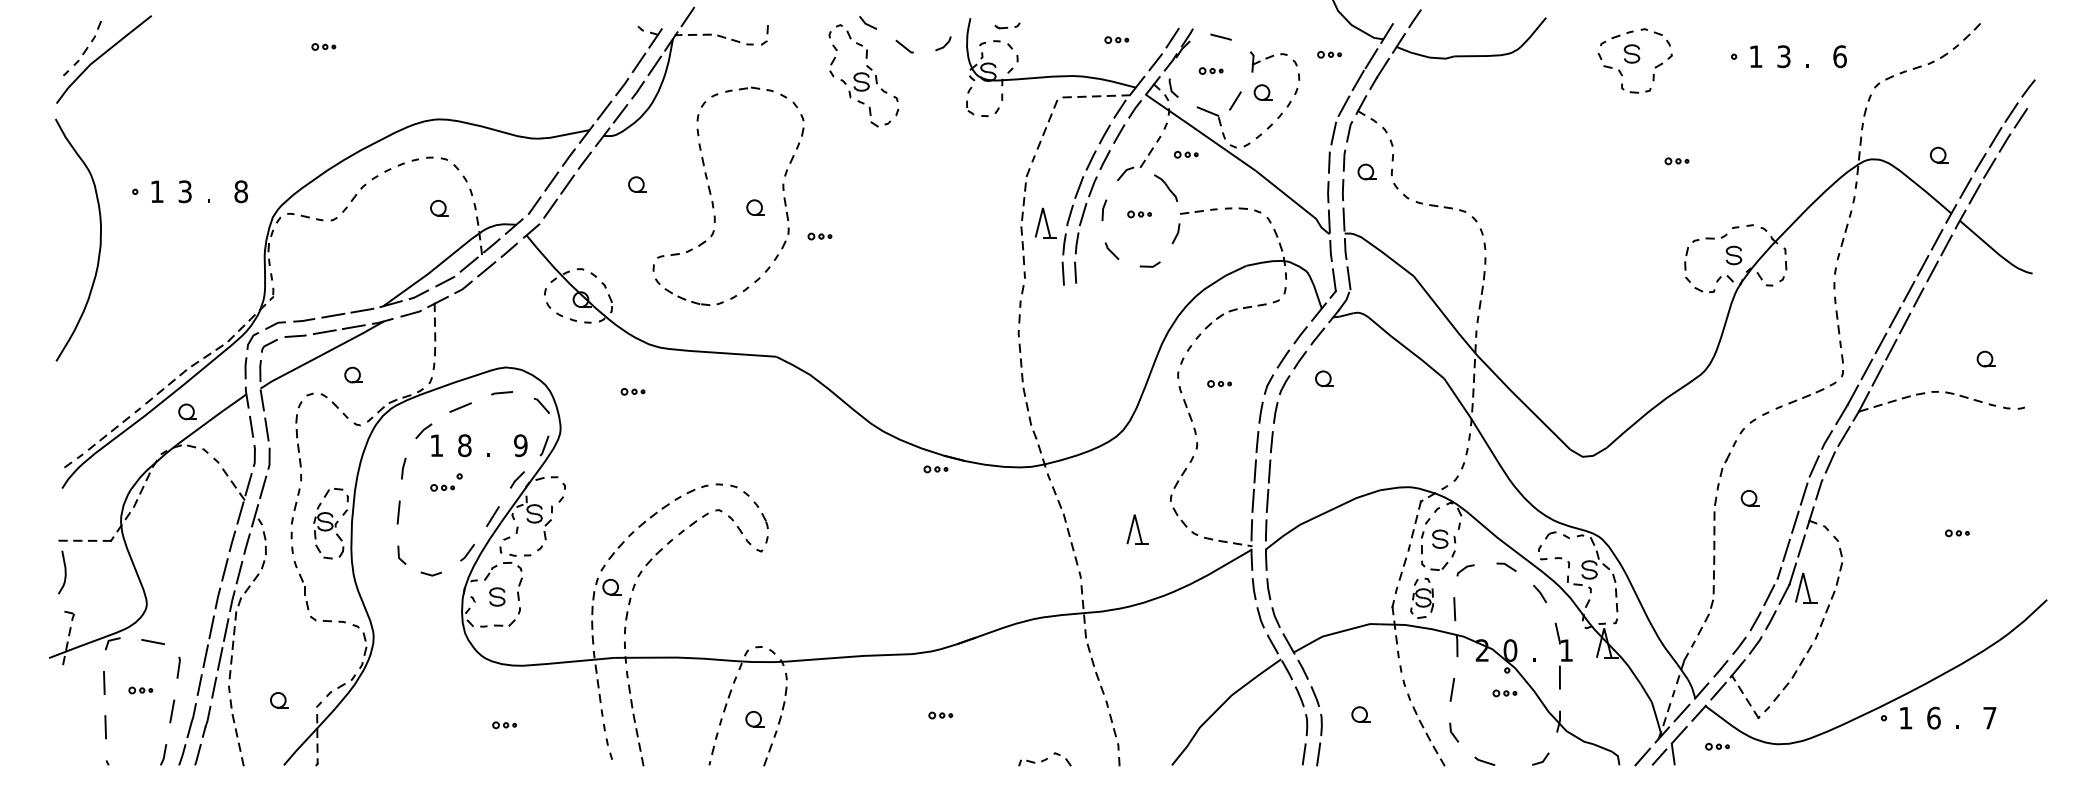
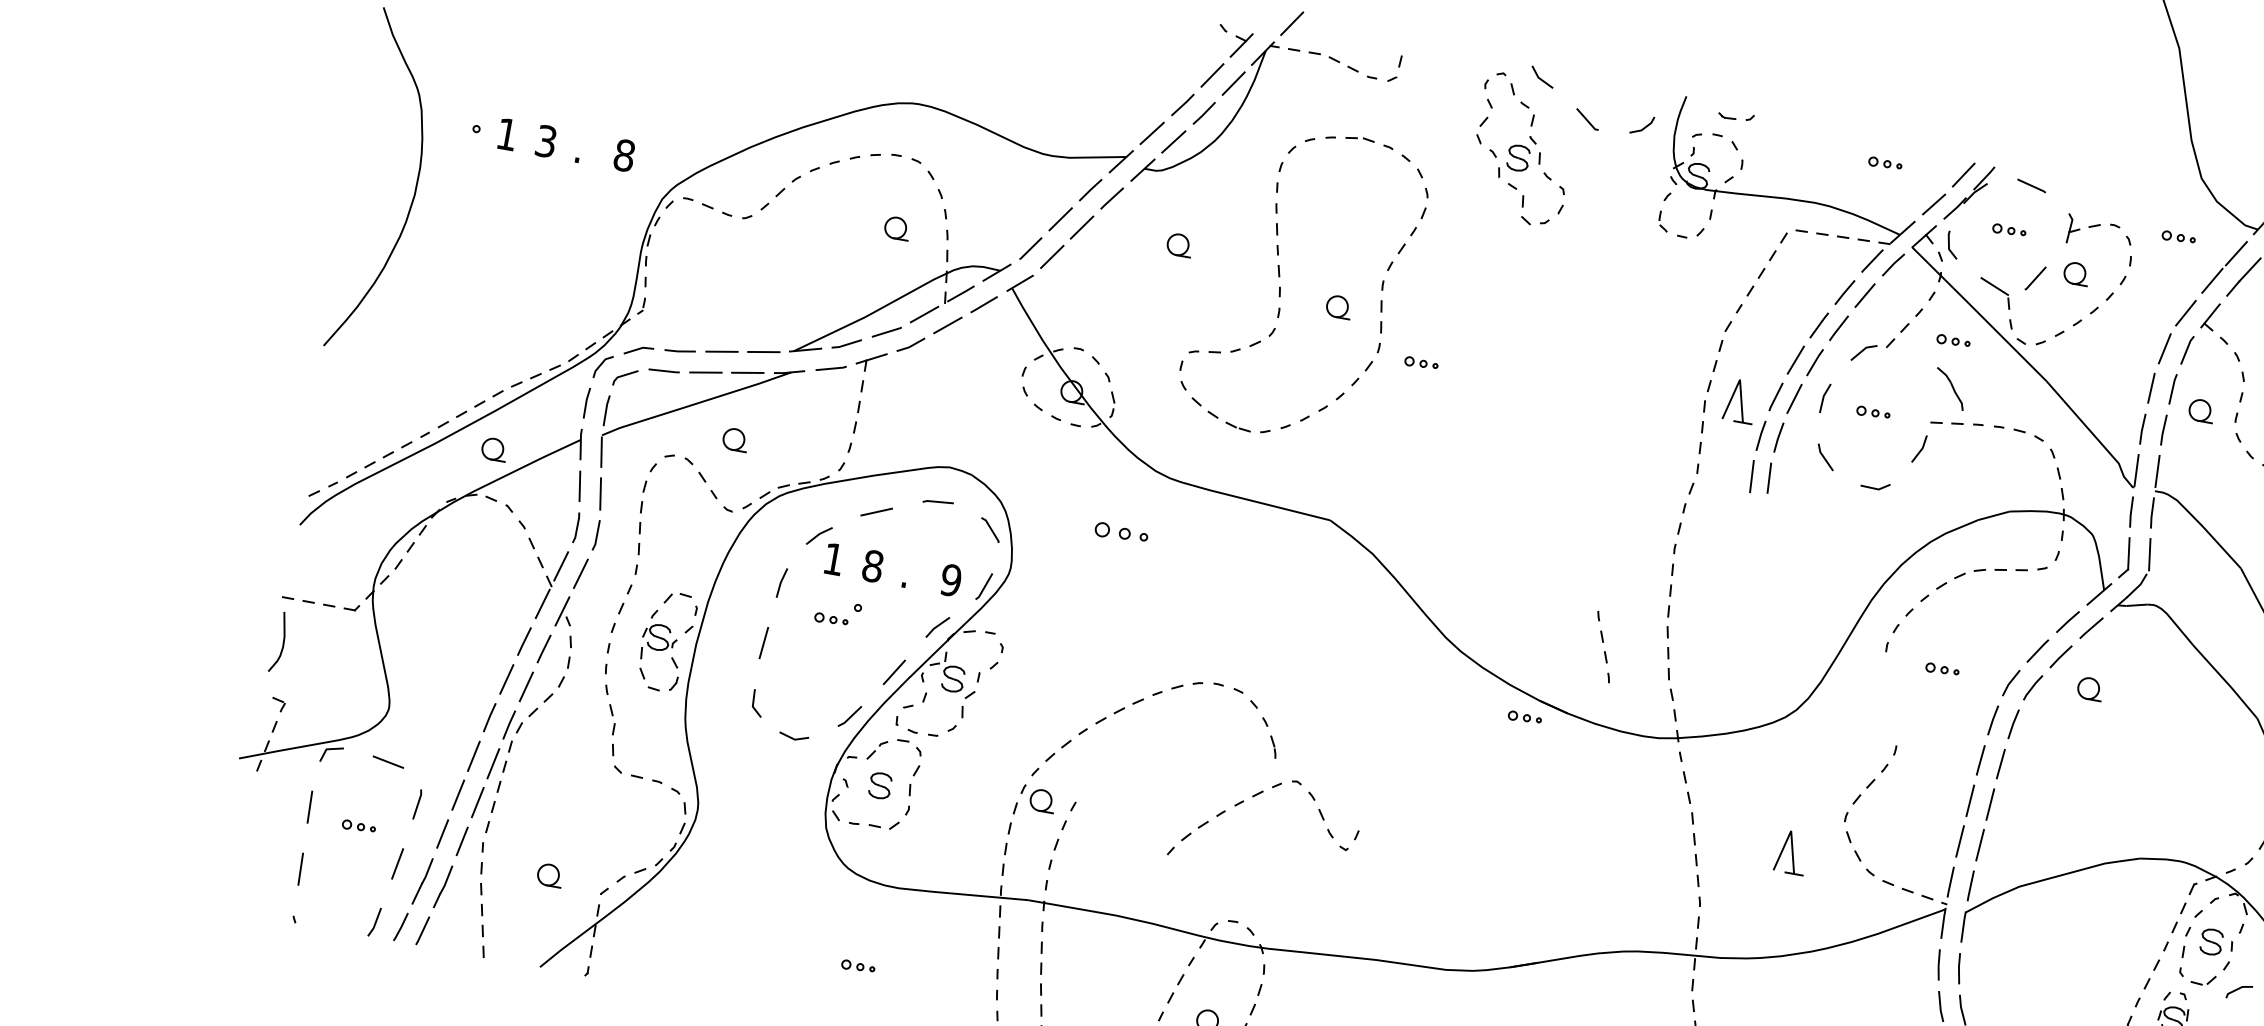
part: (1166, 187) -> (1951, 388), moved
part: (632, 391) -> (1120, 532), size x1.6
part: (1187, 410) -> (1603, 646), moved
part: (691, 526) -> (1254, 797), moved

